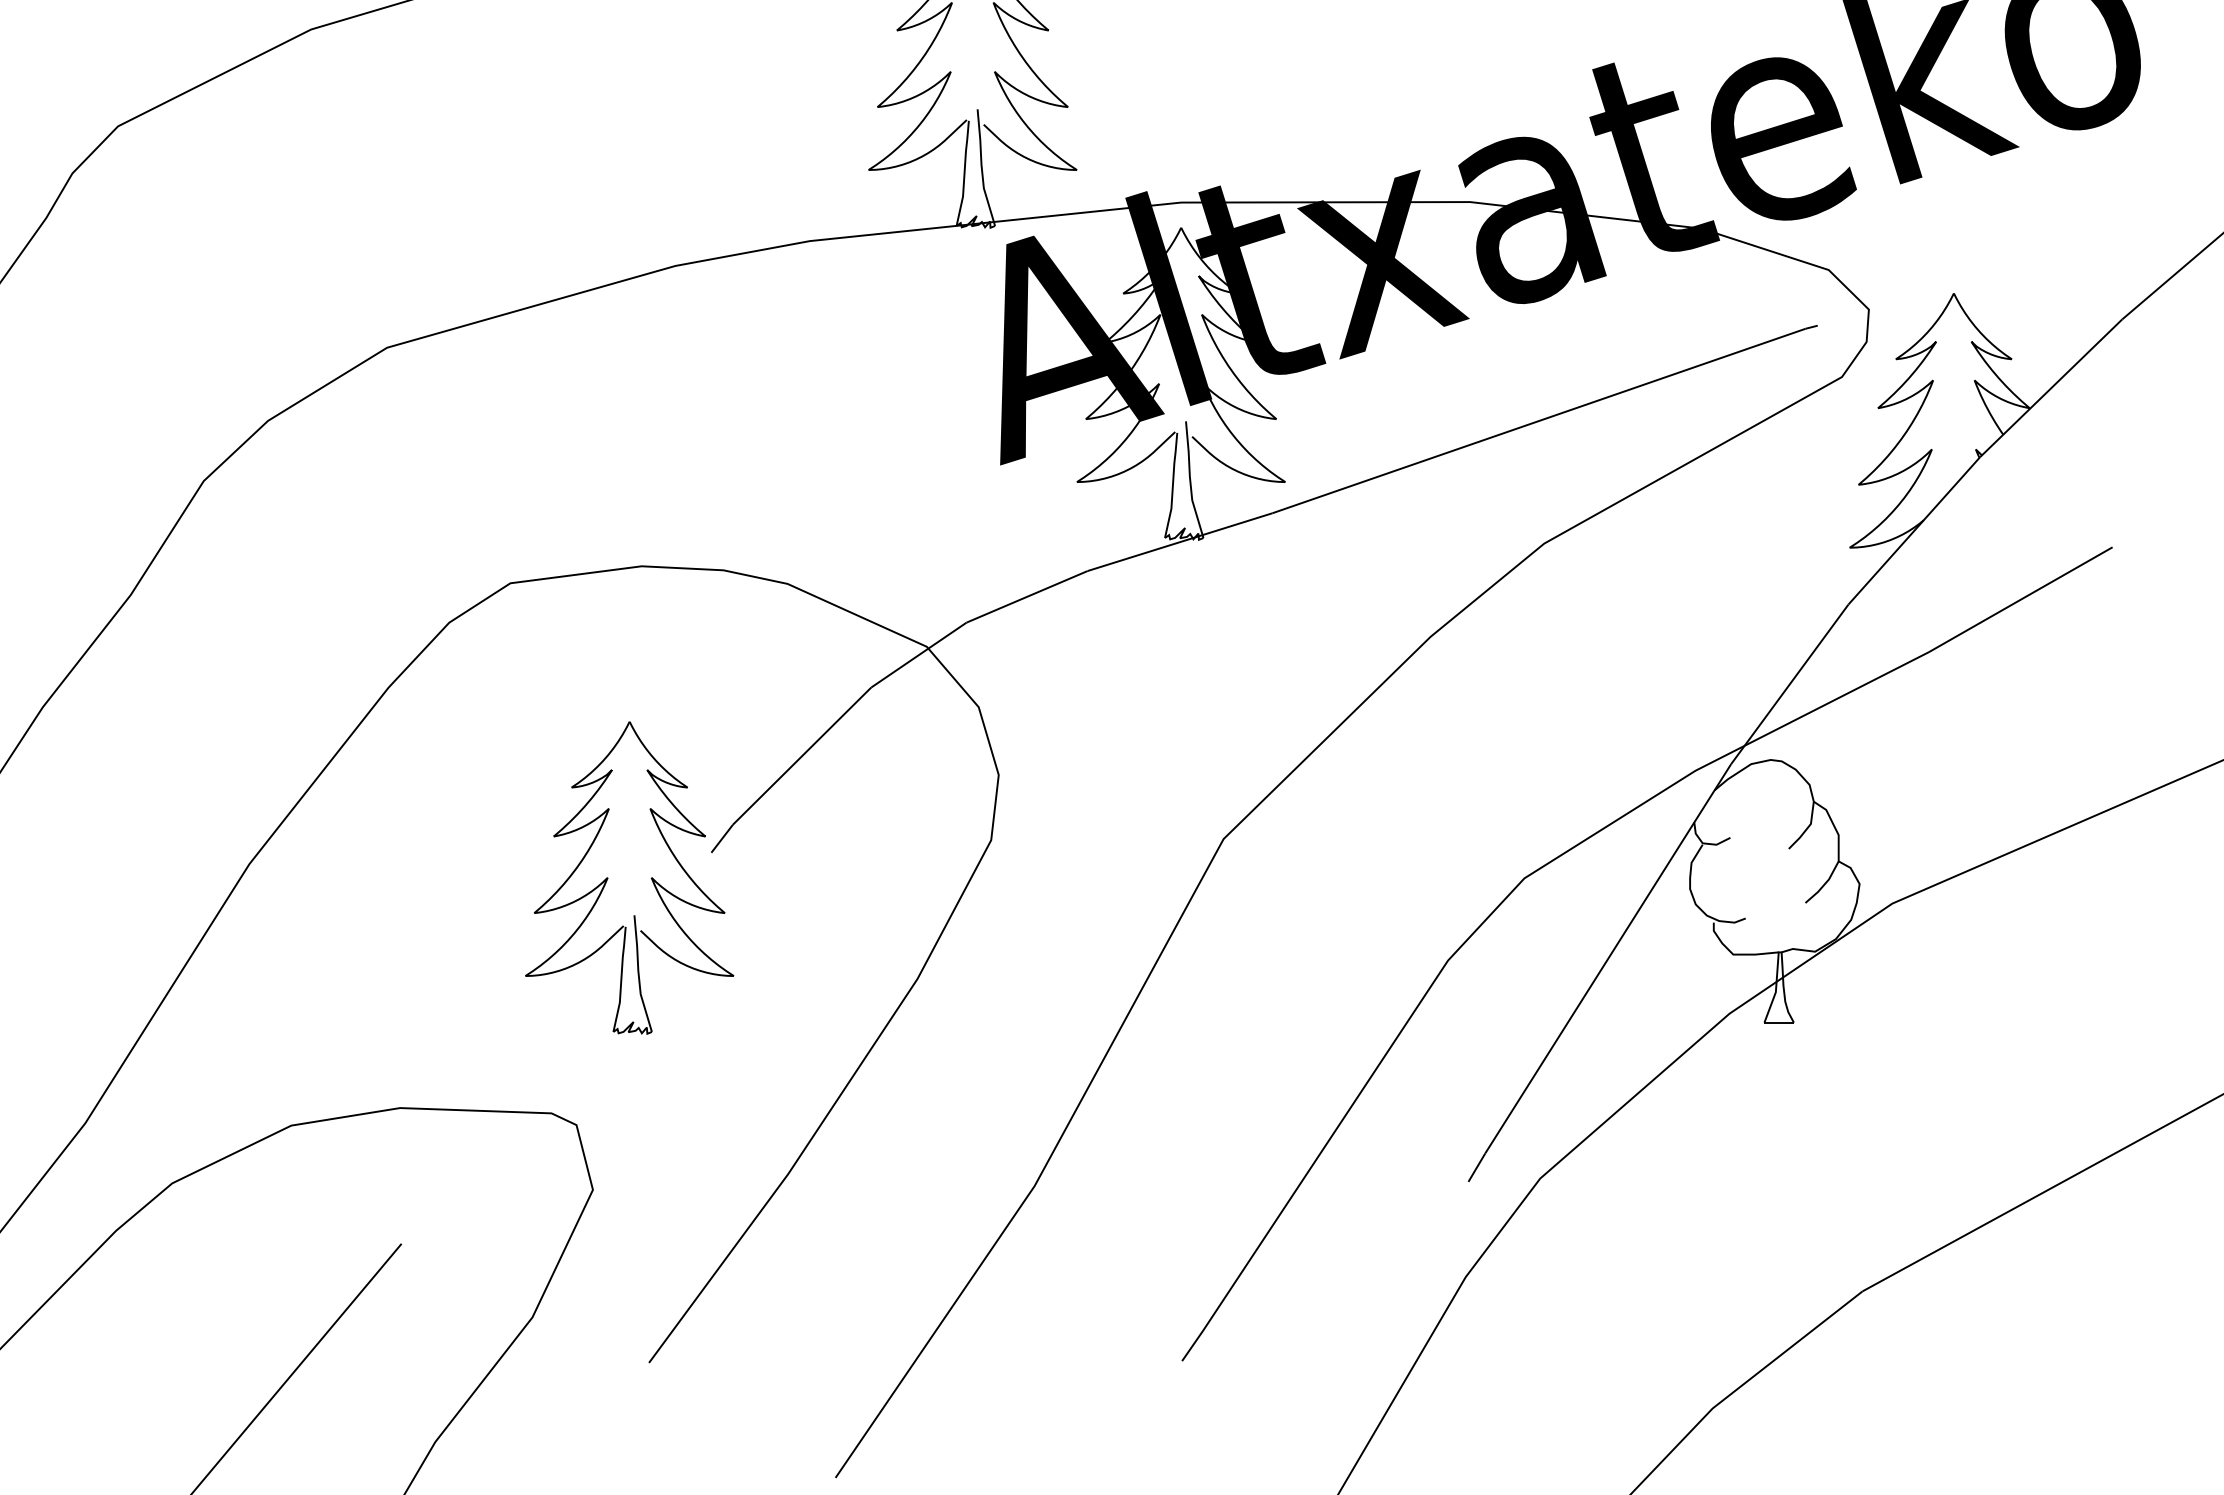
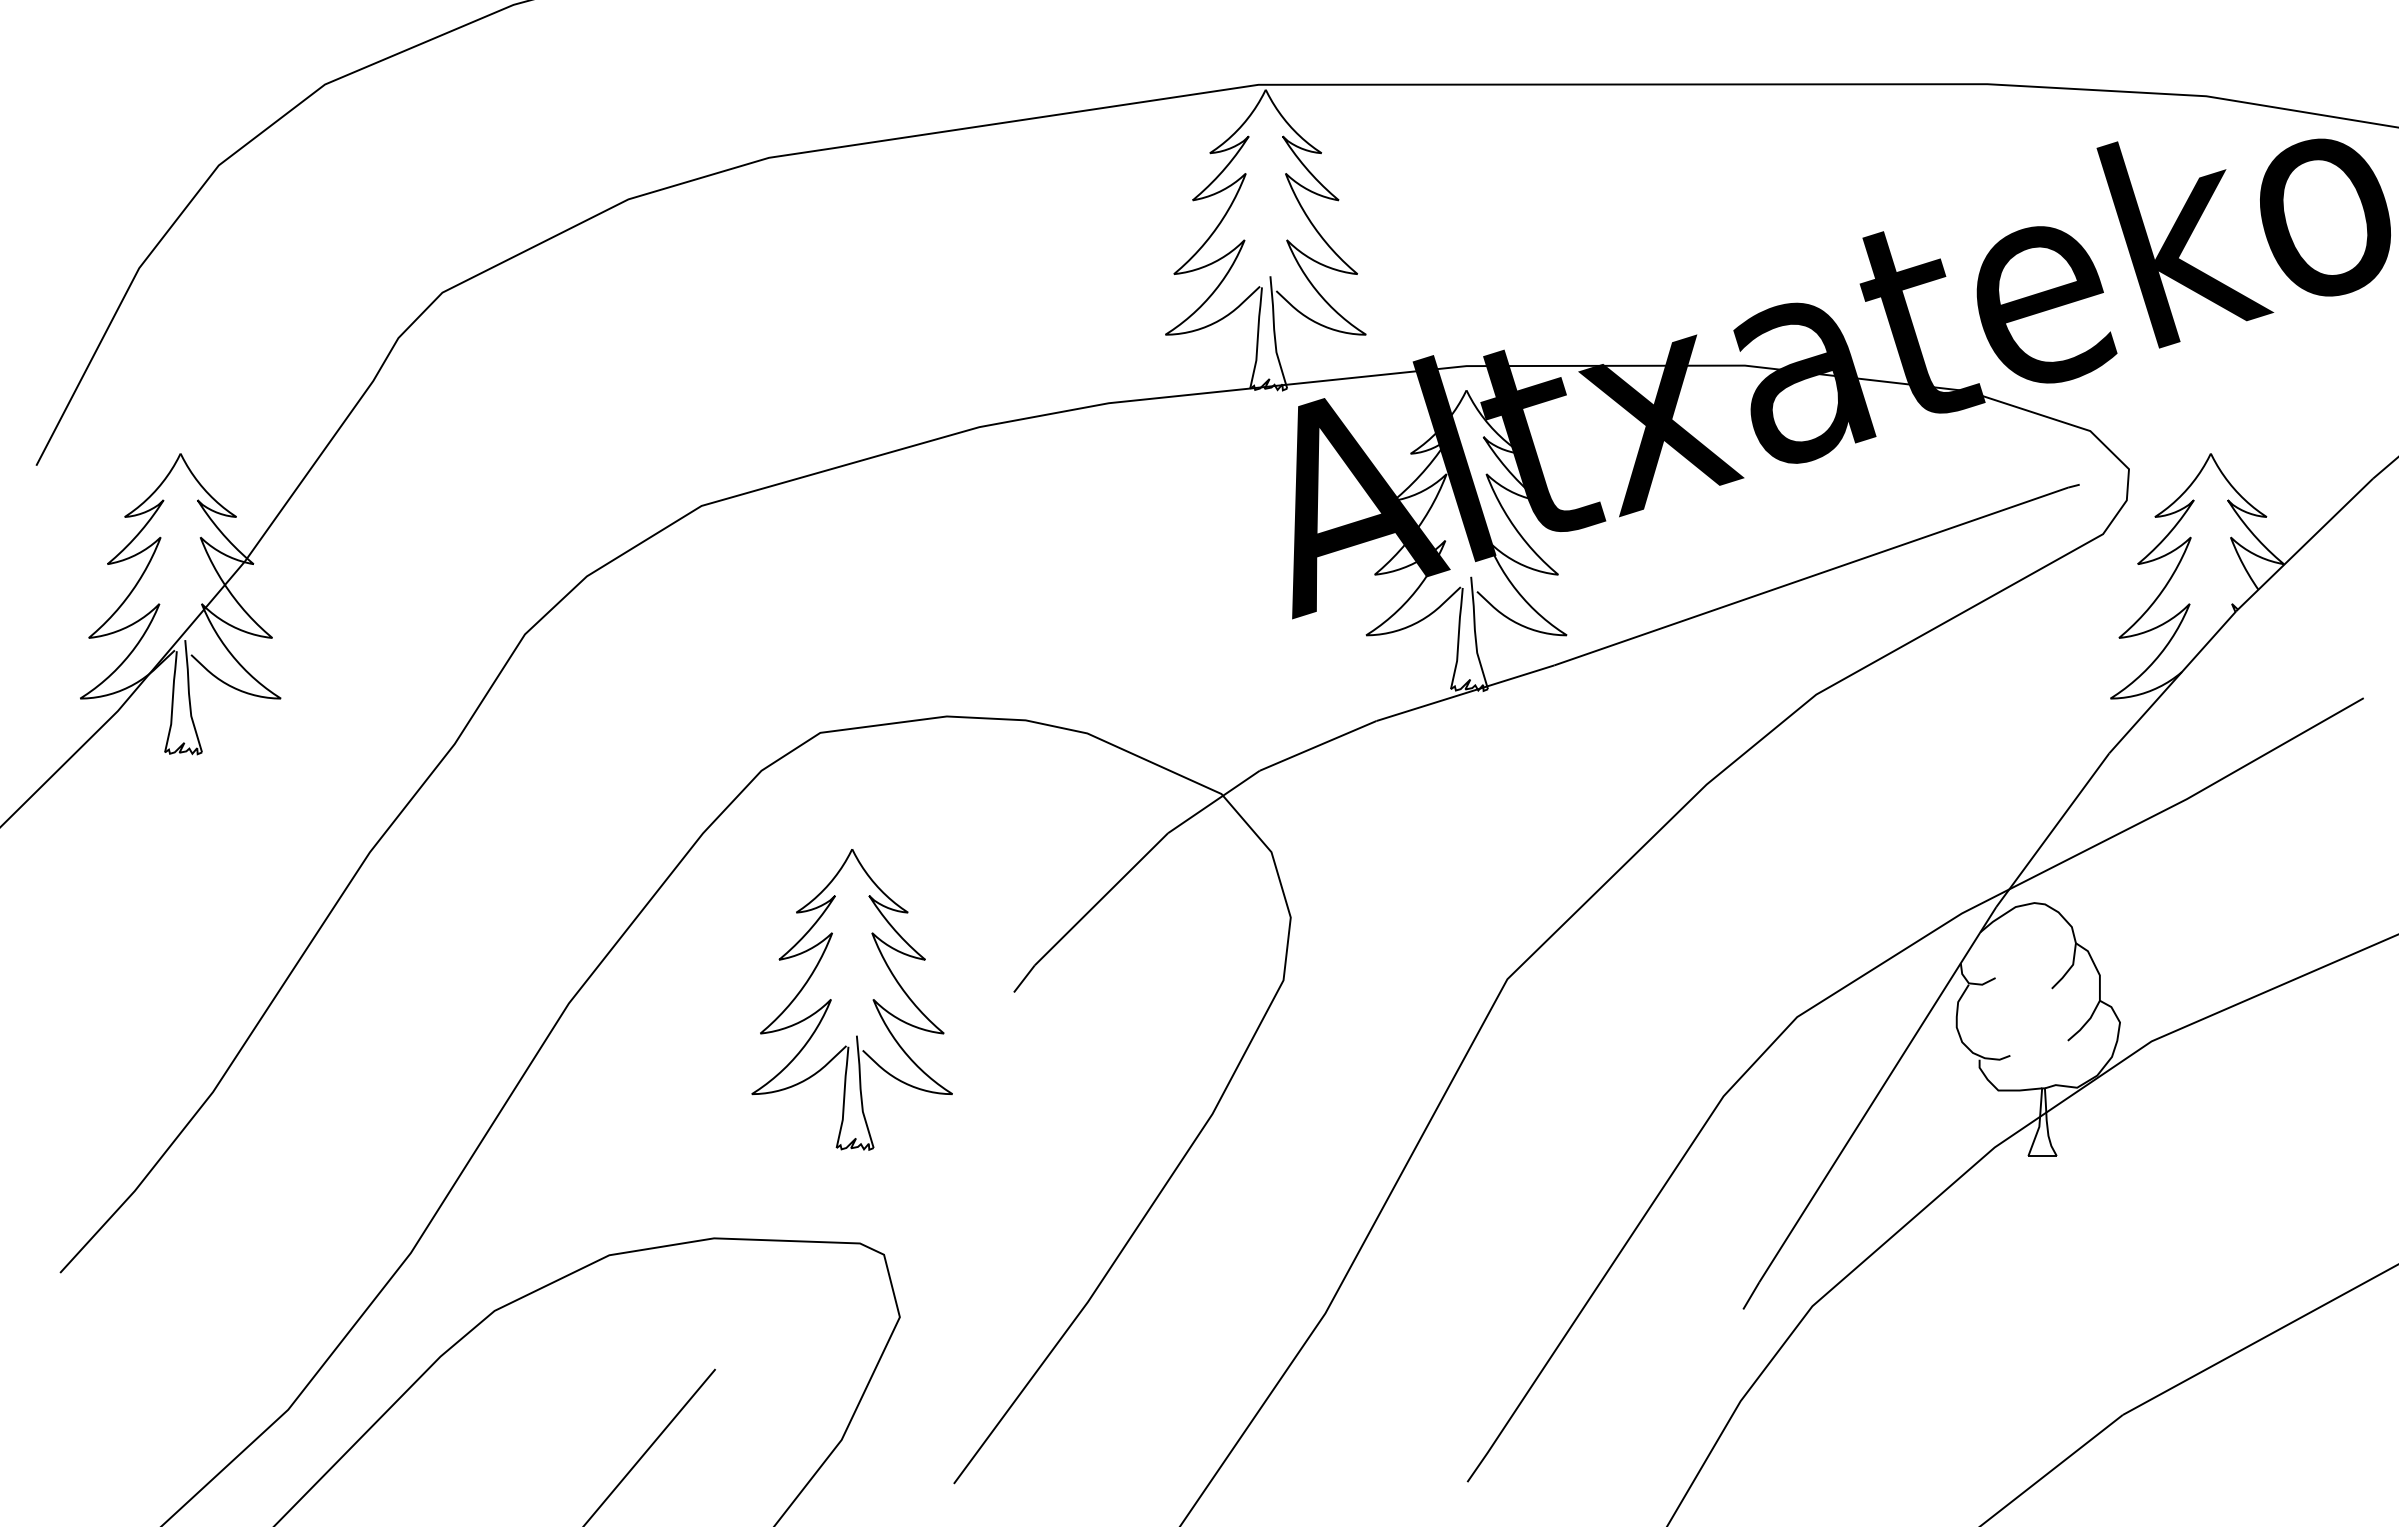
part: (608, 877) -> (831, 999), moved

